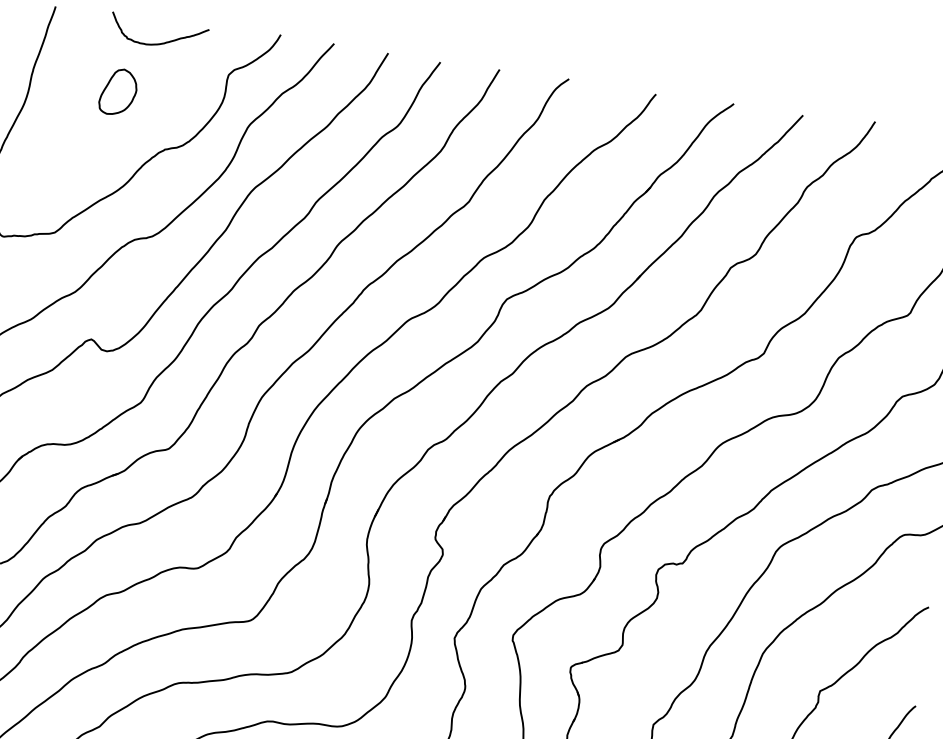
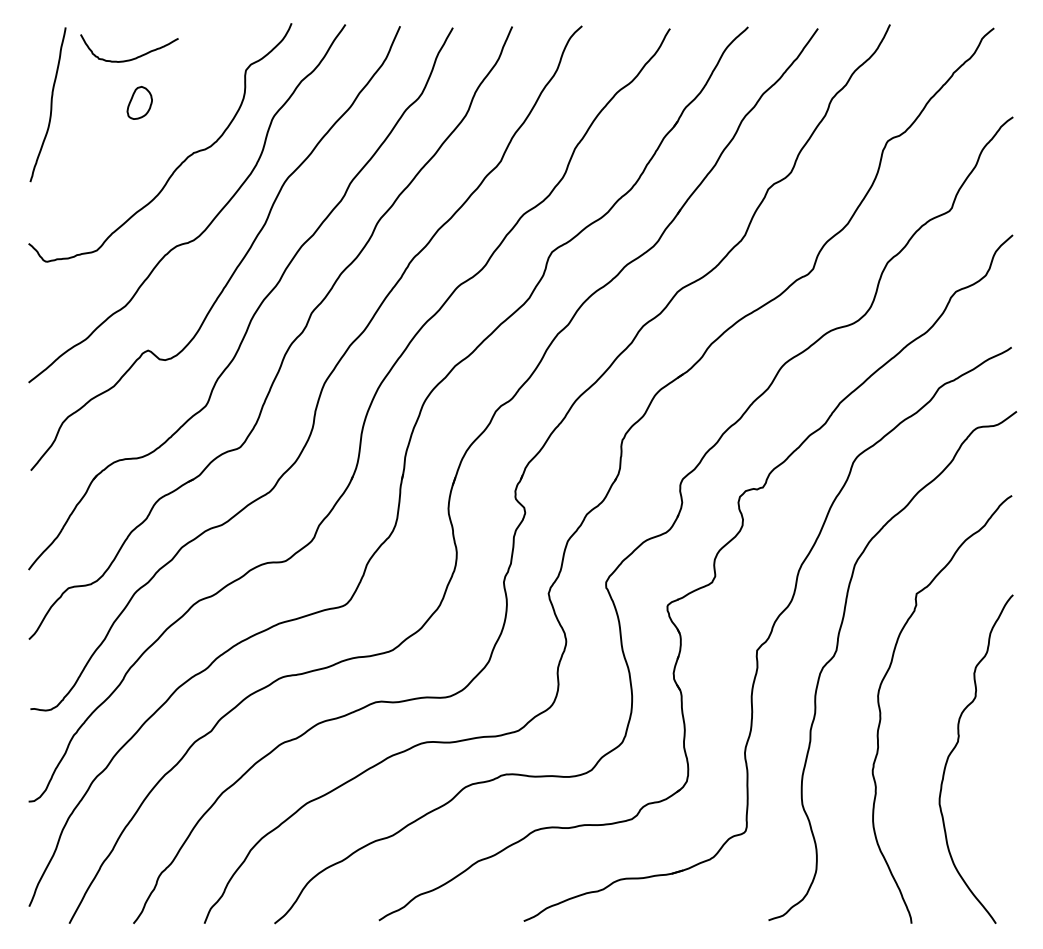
curve: (159, 42) -> (131, 58), moved
part: (118, 91) -> (139, 102), size x0.7

